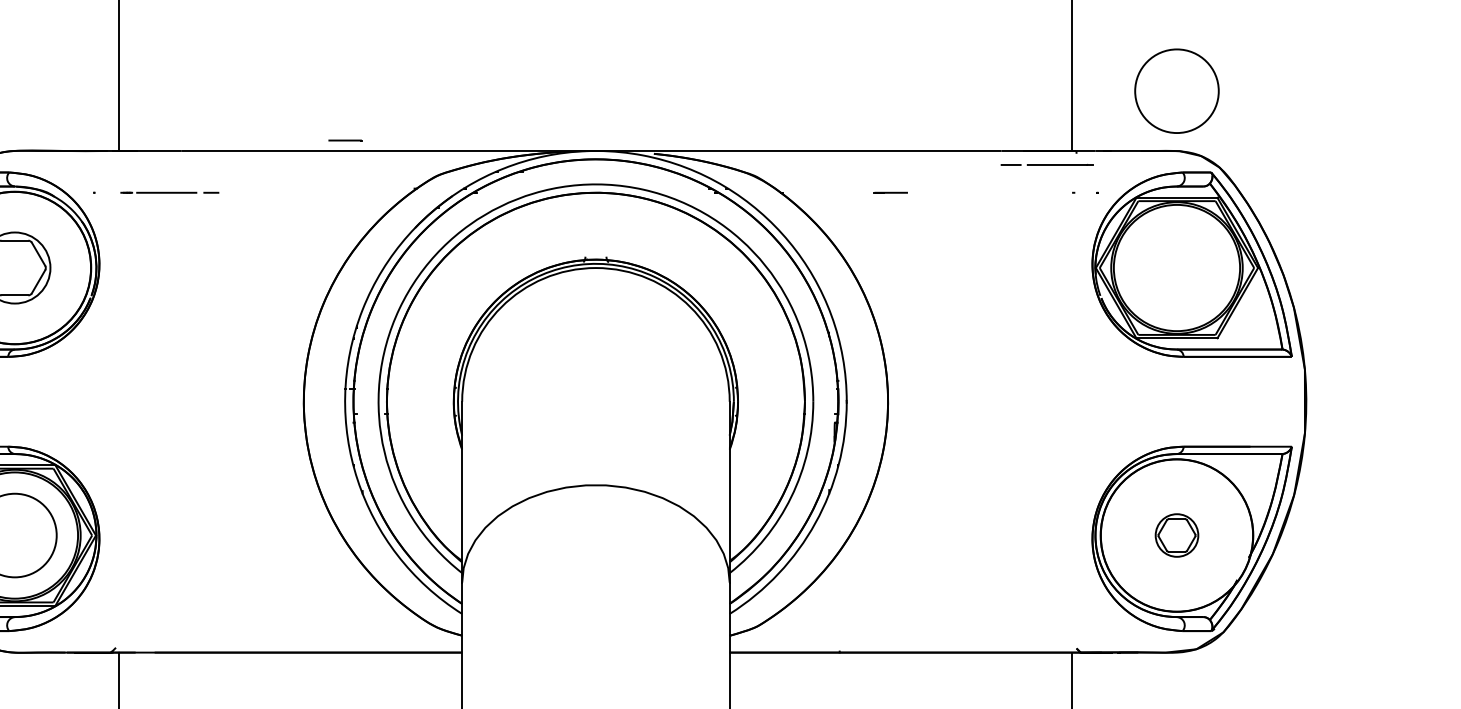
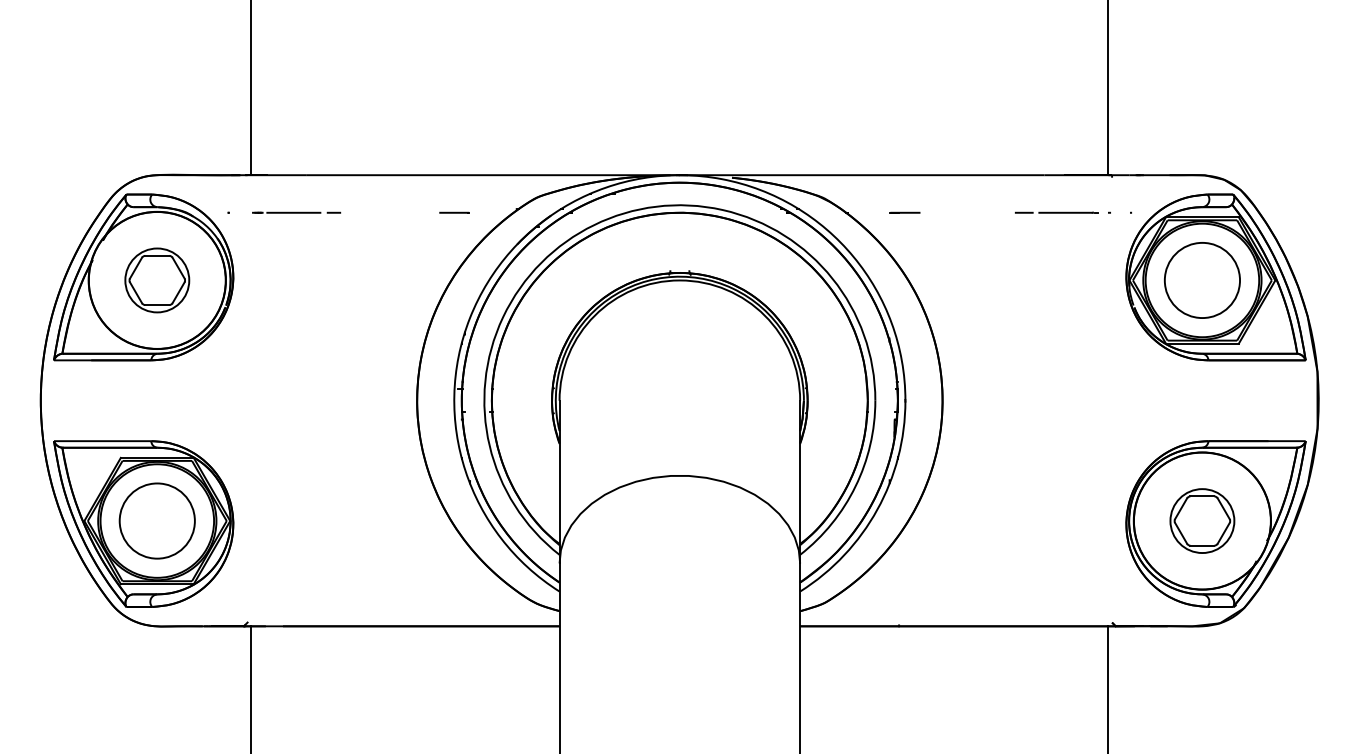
circle: (1177, 91) -> (1202, 280), moved
line: (345, 140) -> (454, 212), moved
line: (1046, 164) -> (1056, 212), moved
line: (890, 192) -> (904, 212), moved
part: (1177, 534) -> (1202, 520), size x1.67

